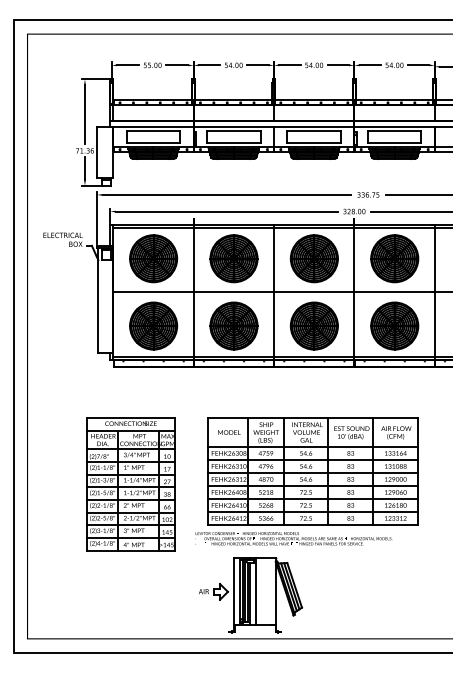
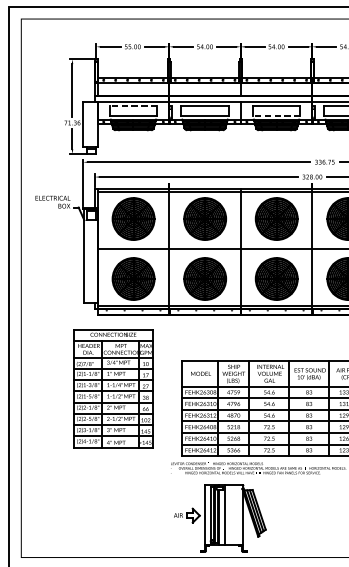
line: (153, 131) -> (133, 105), solid -> dashed
line: (314, 142) -> (276, 115), solid -> dashed
part: (130, 484) -> (113, 388), moved

